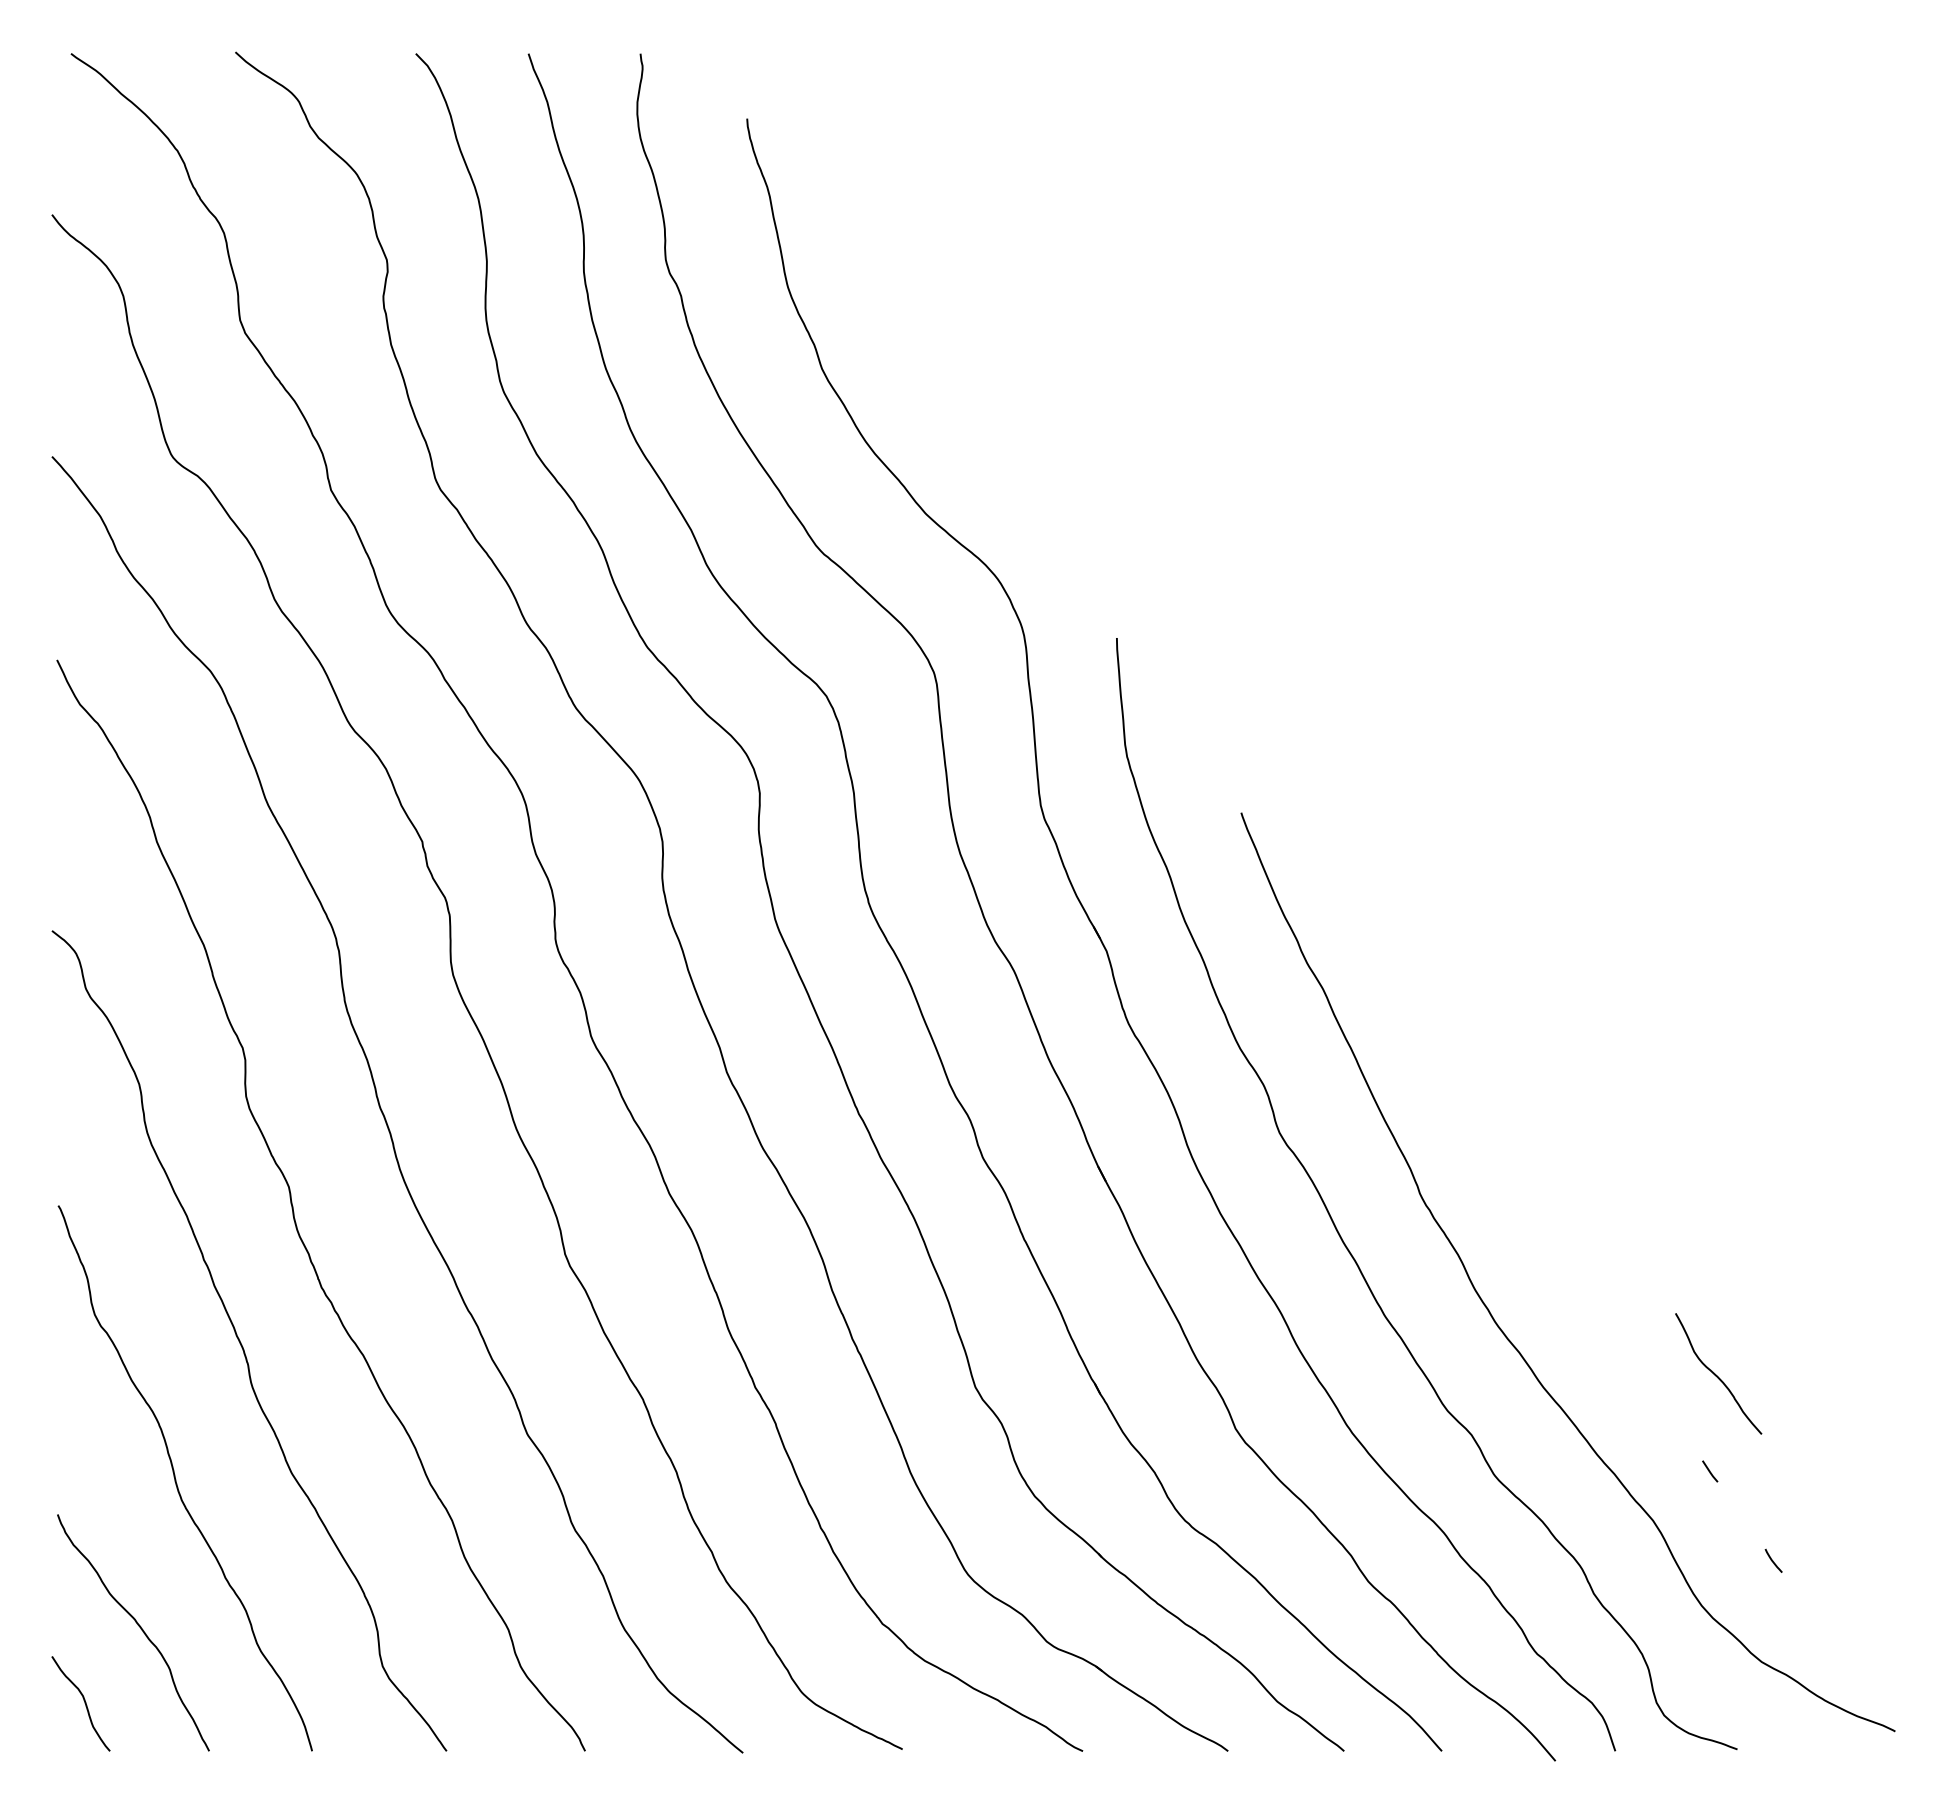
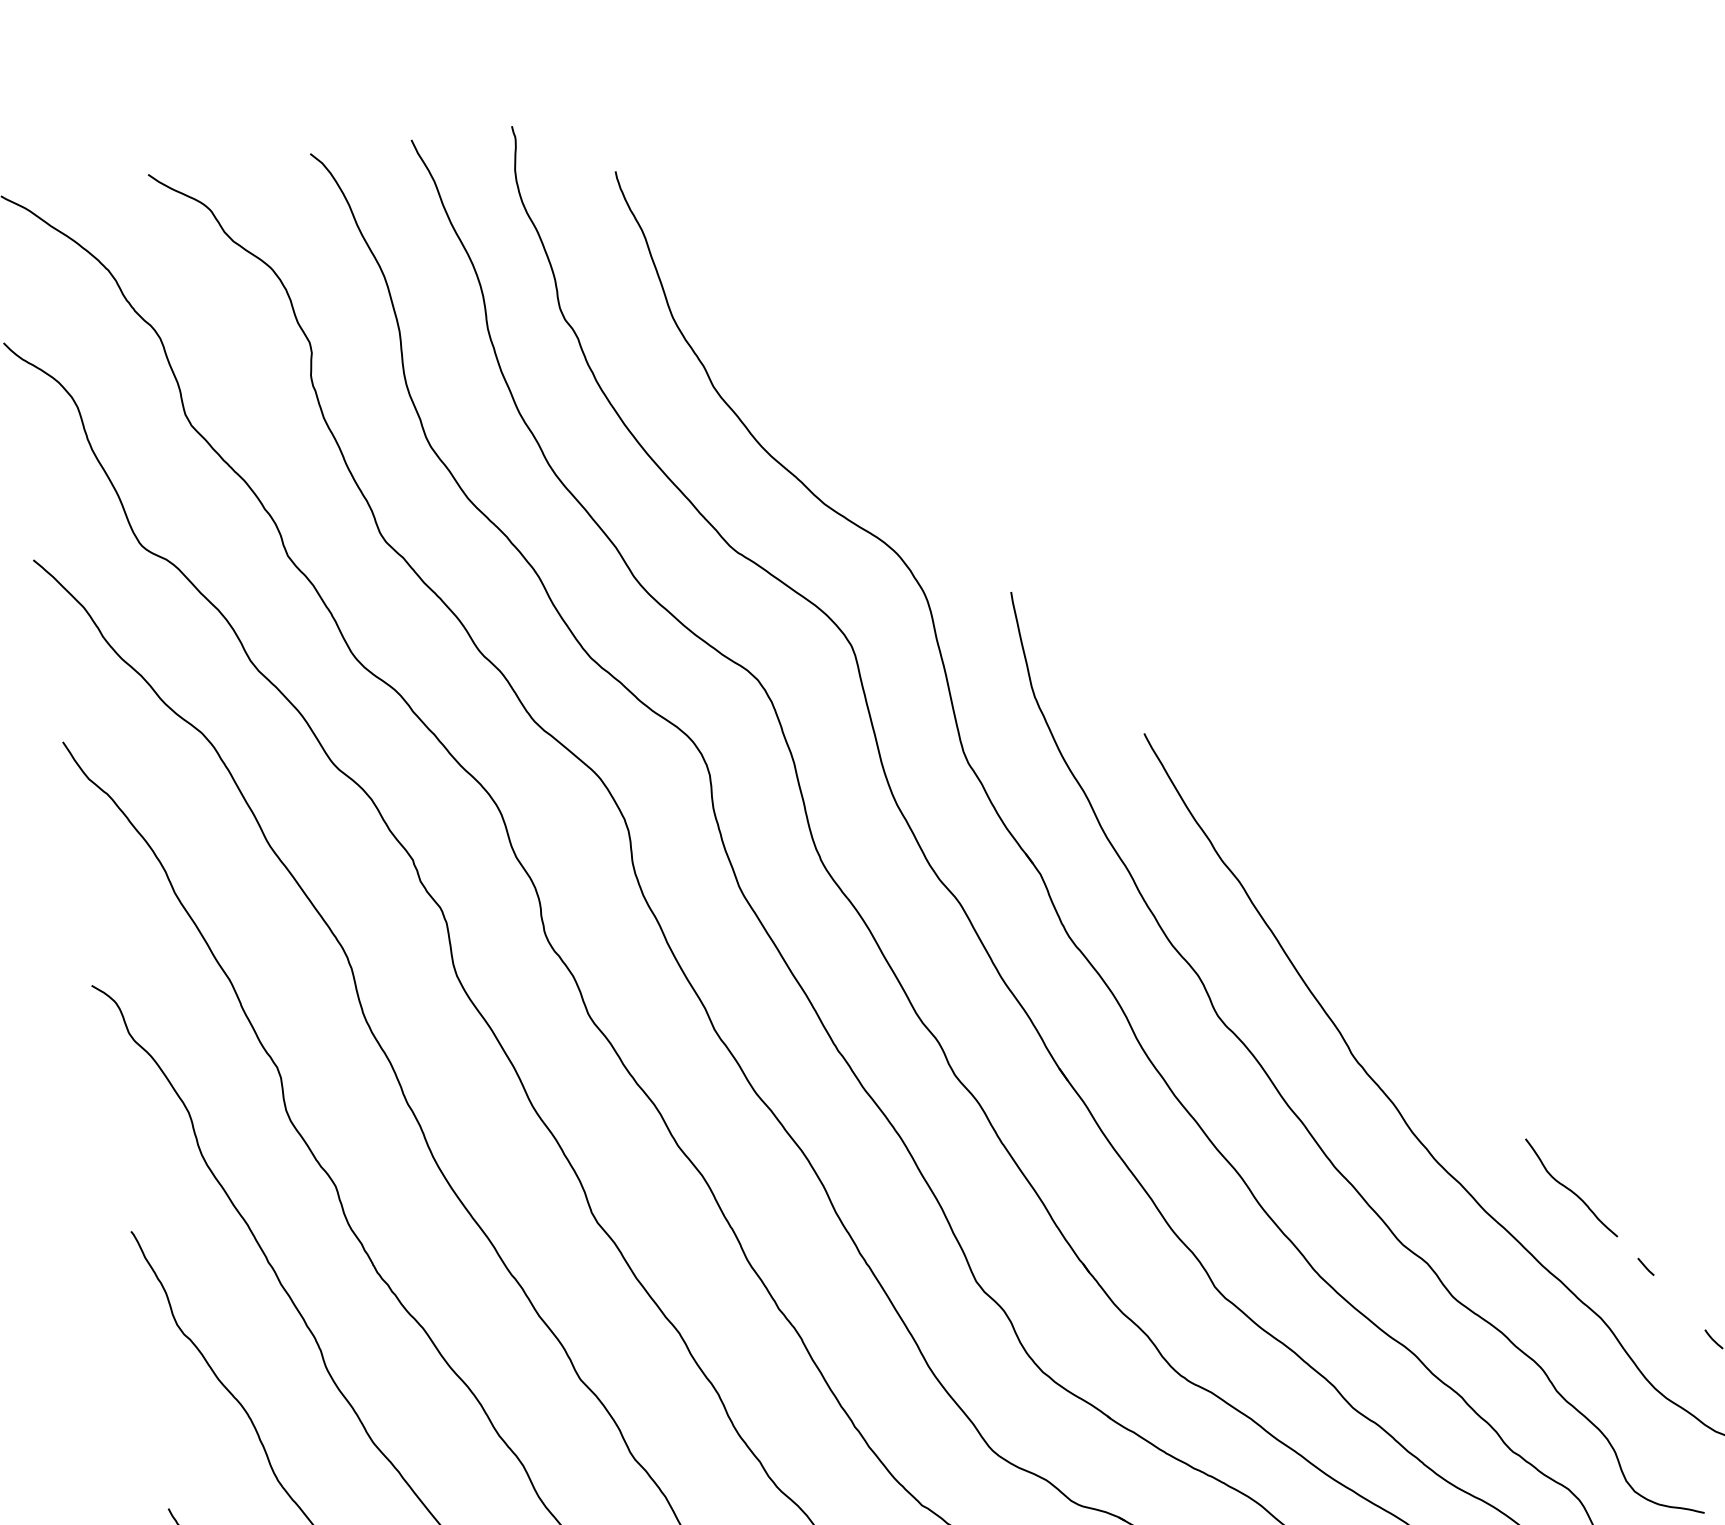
curve: (1716, 1374) -> (1569, 1188), moved

